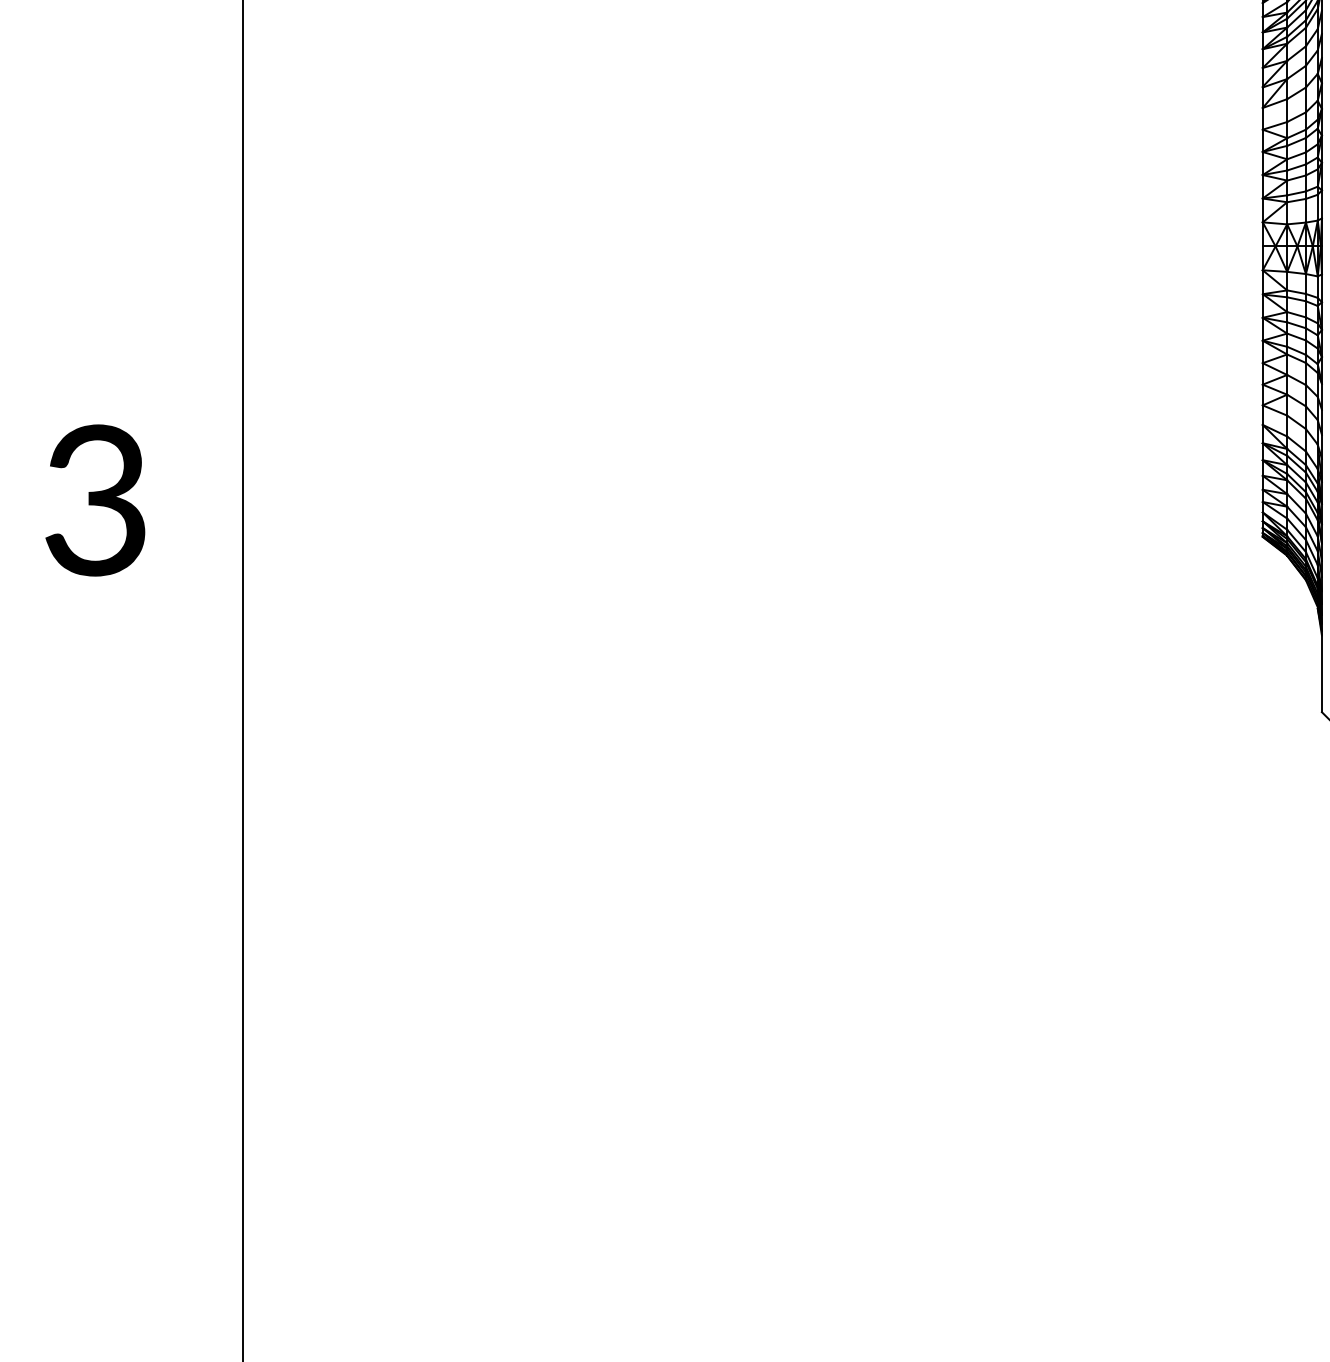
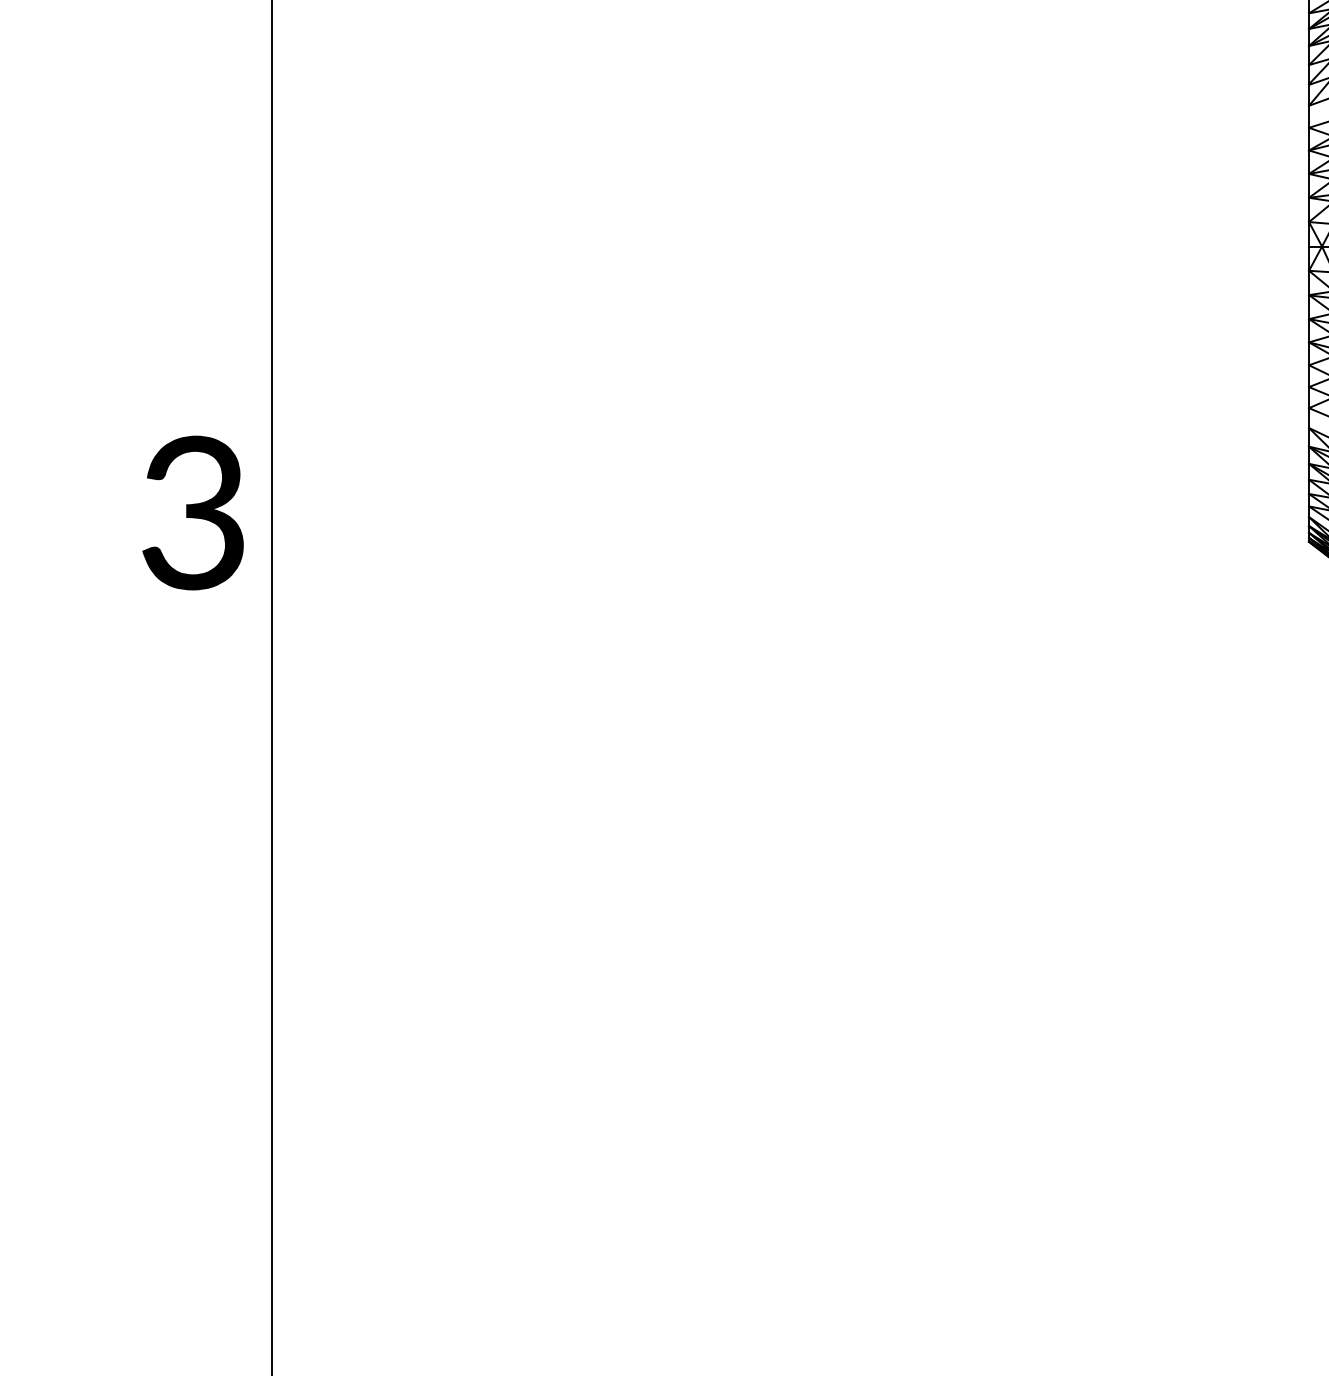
text: (95, 500) -> (193, 513), moved

